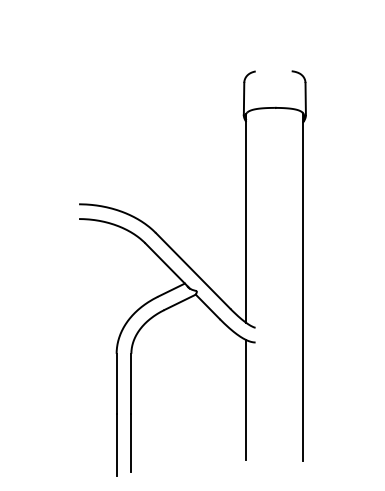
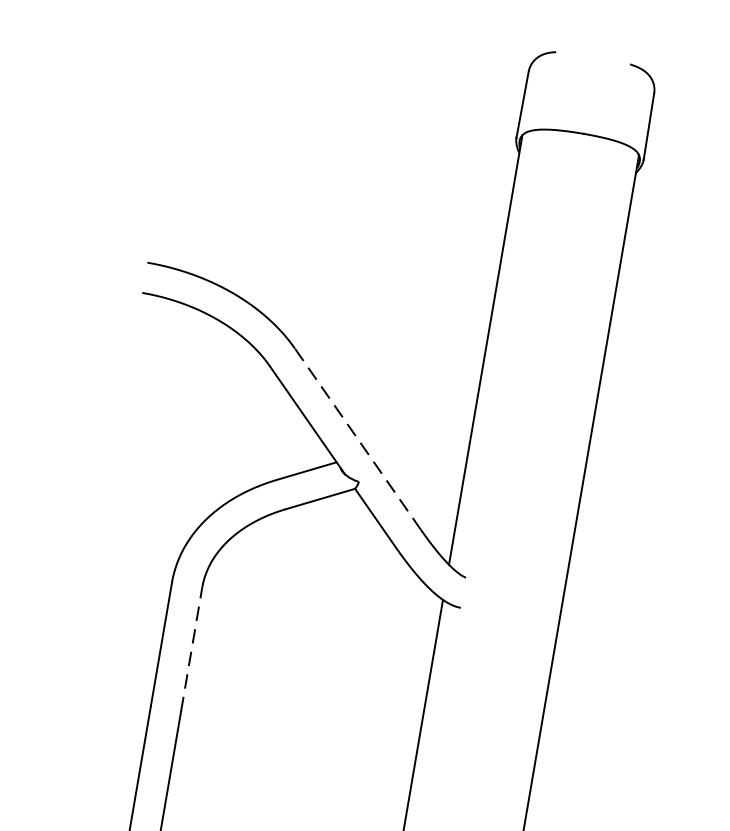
line: (192, 270) -> (356, 438), solid -> dashed
line: (131, 383) -> (192, 648), solid -> dashed

